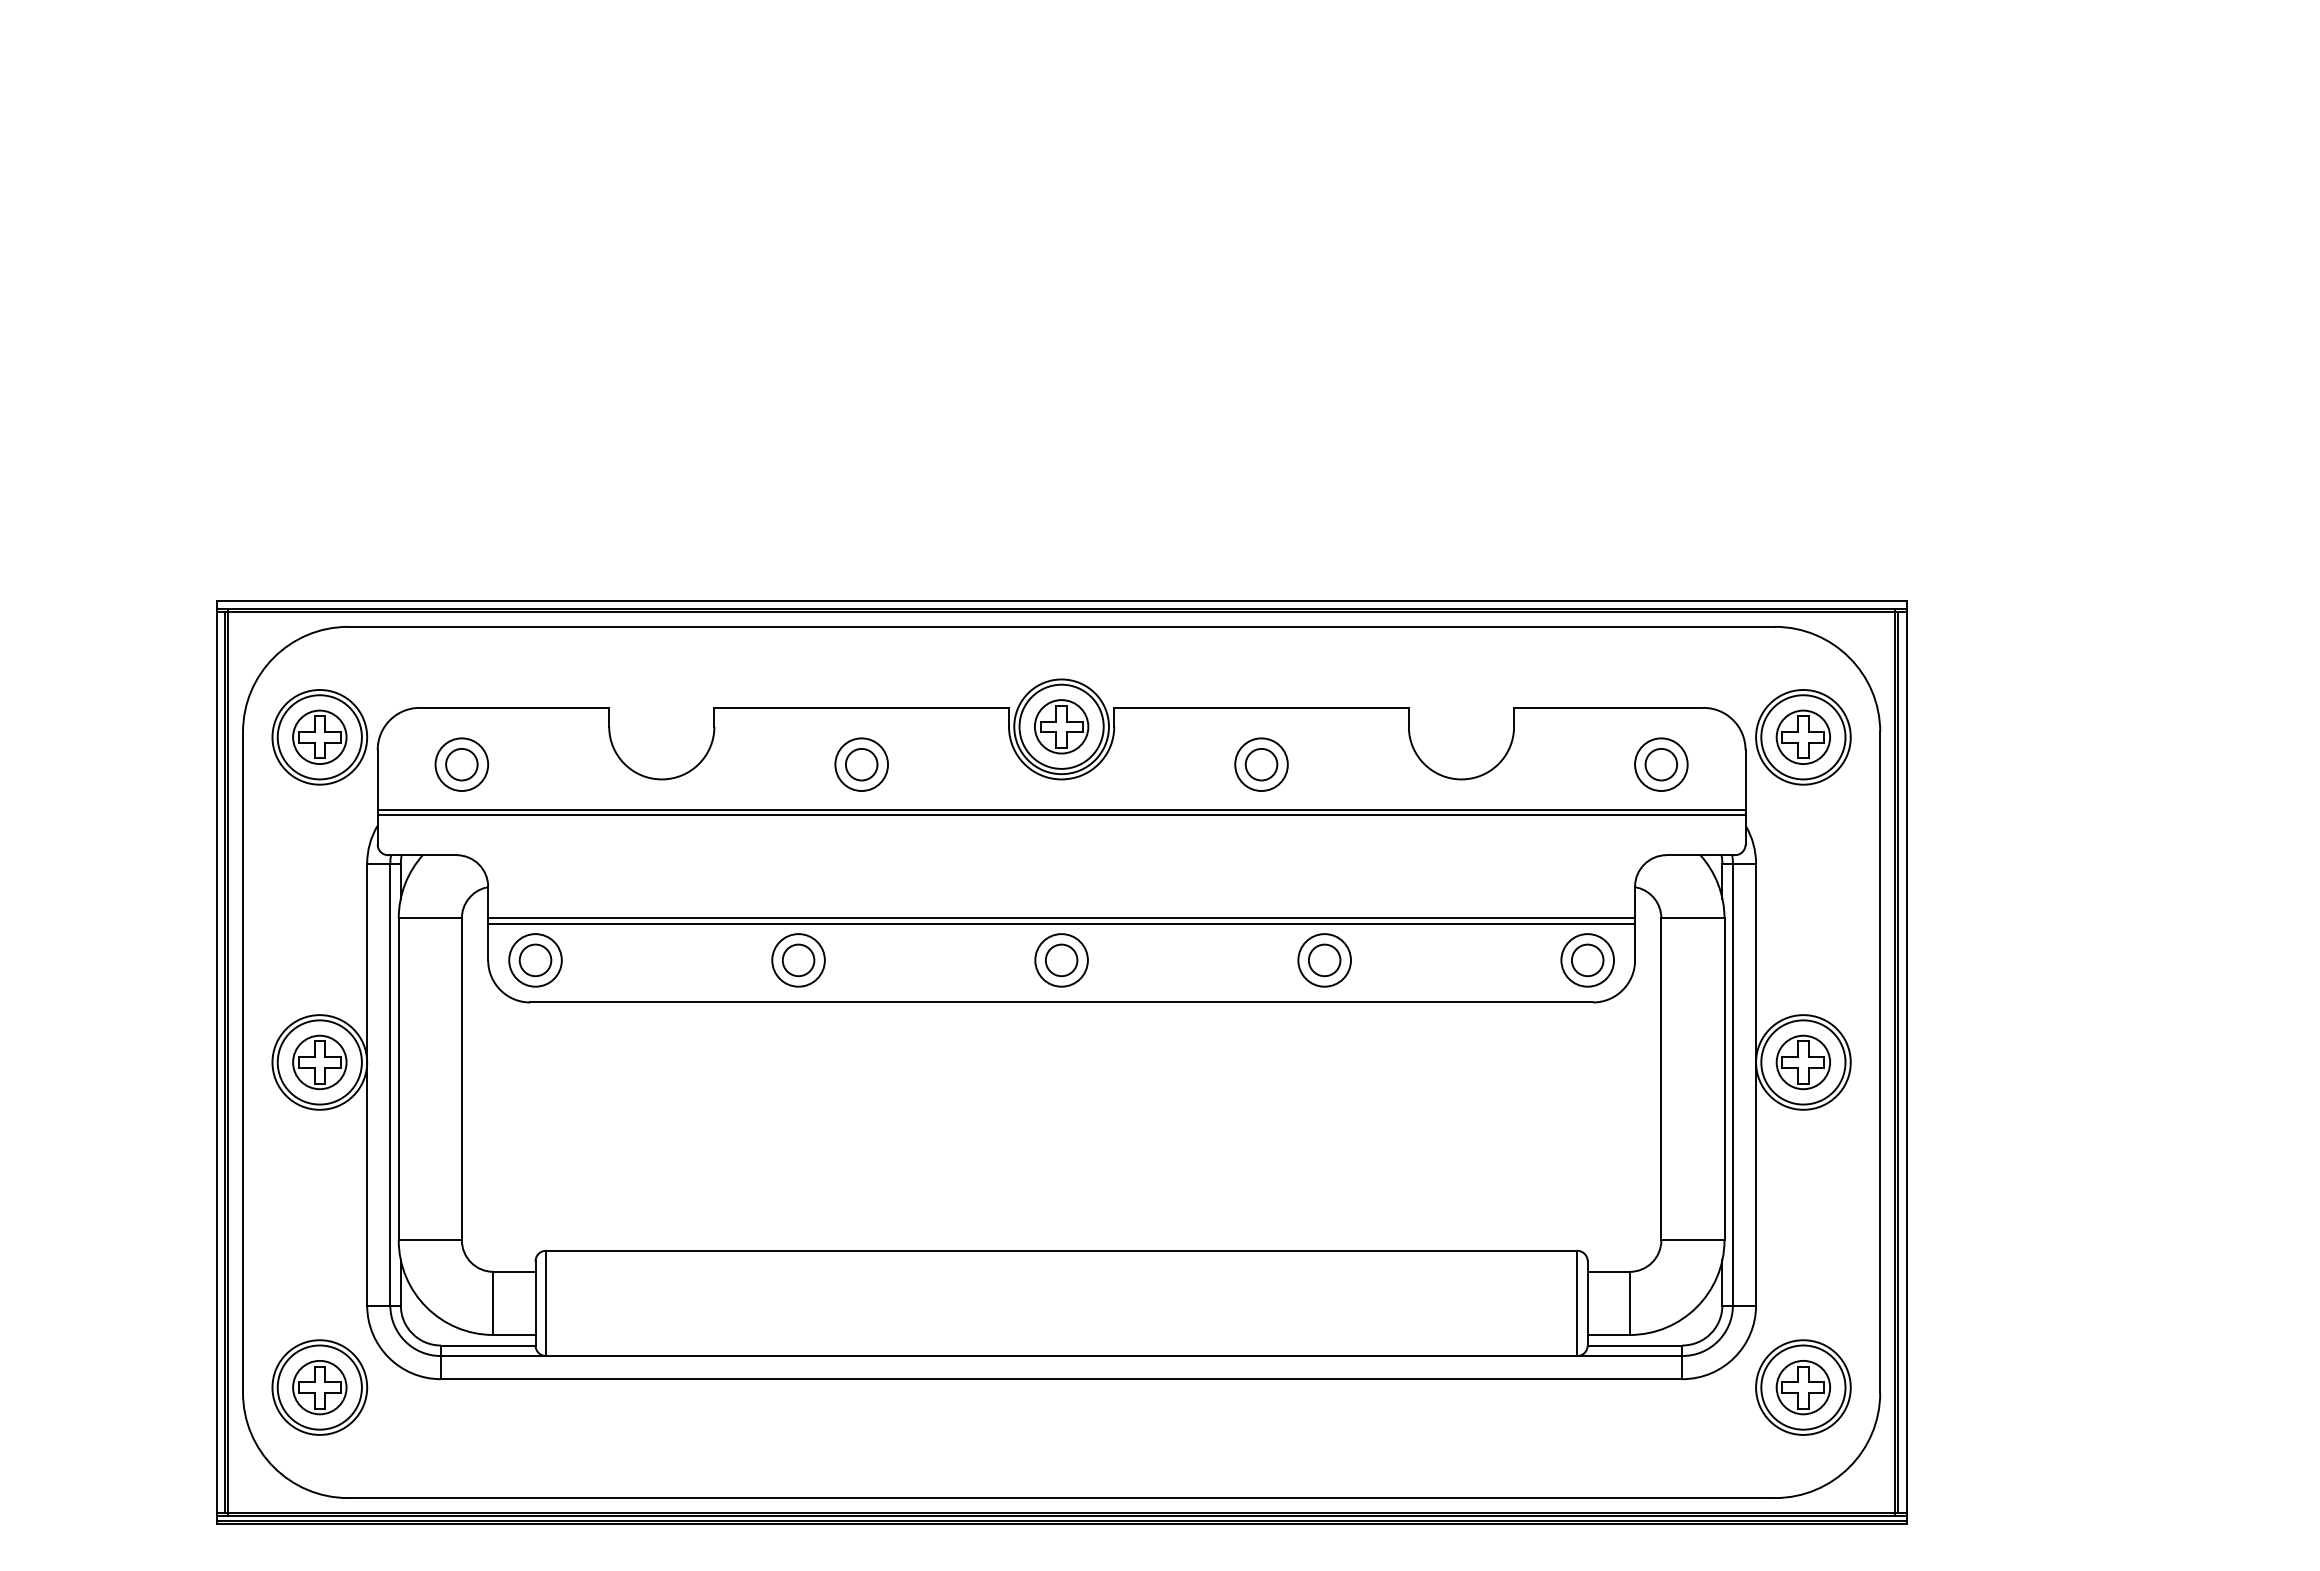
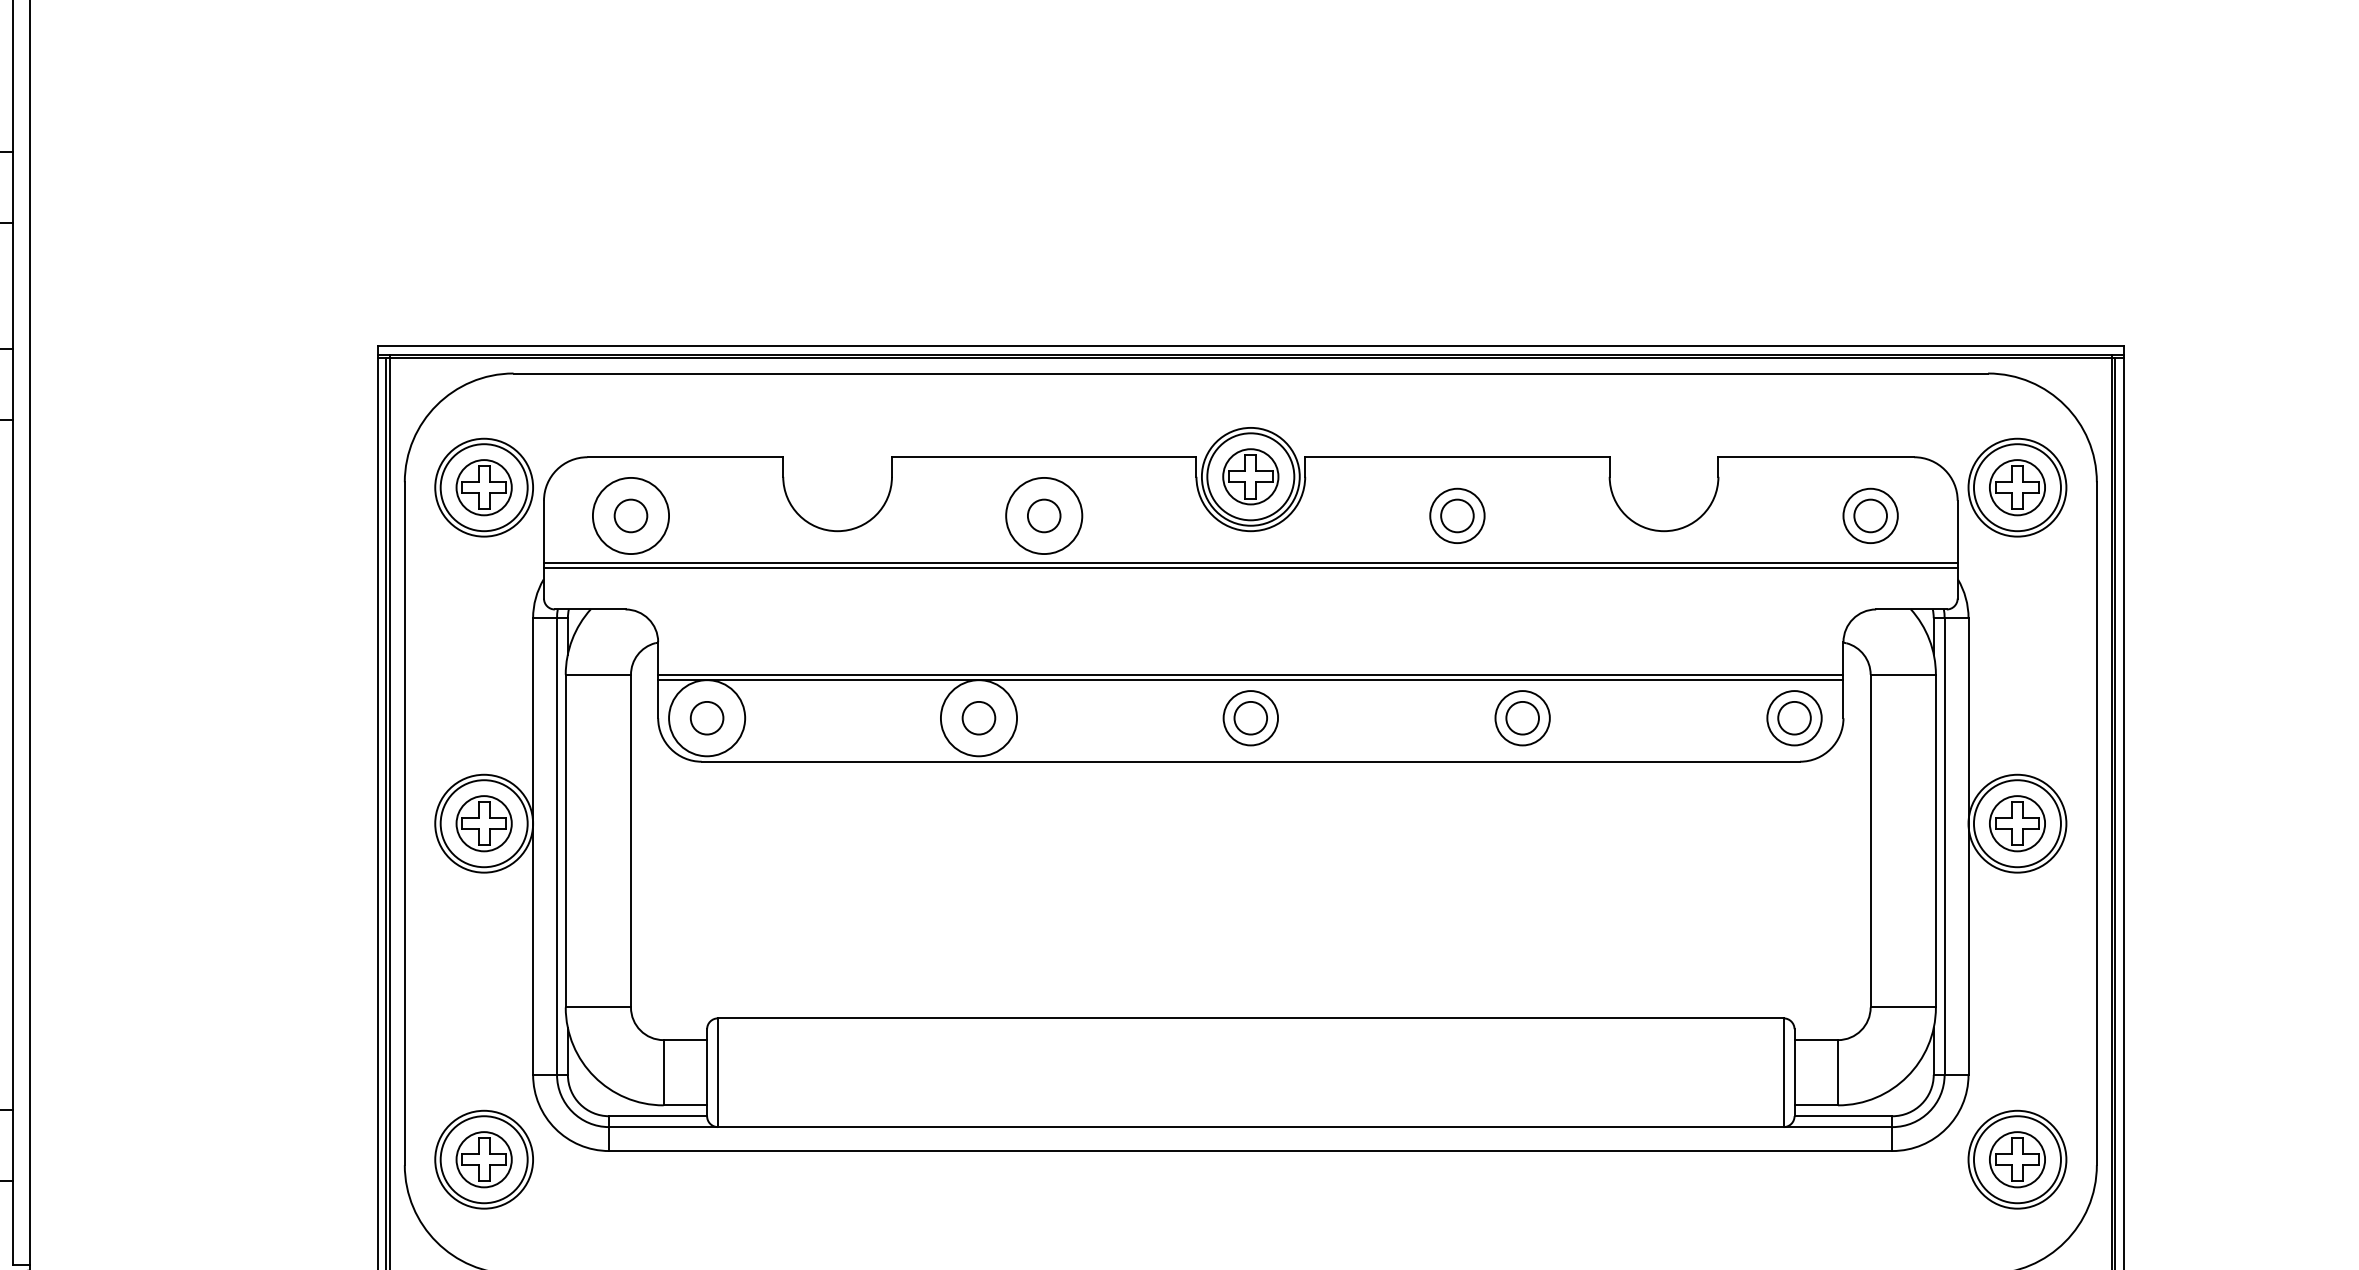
circle: (461, 764) -> (630, 515), size x1.4
circle: (861, 764) -> (1043, 515), size x1.4
circle: (535, 960) -> (707, 718), size x1.4
circle: (798, 960) -> (978, 718), size x1.4

